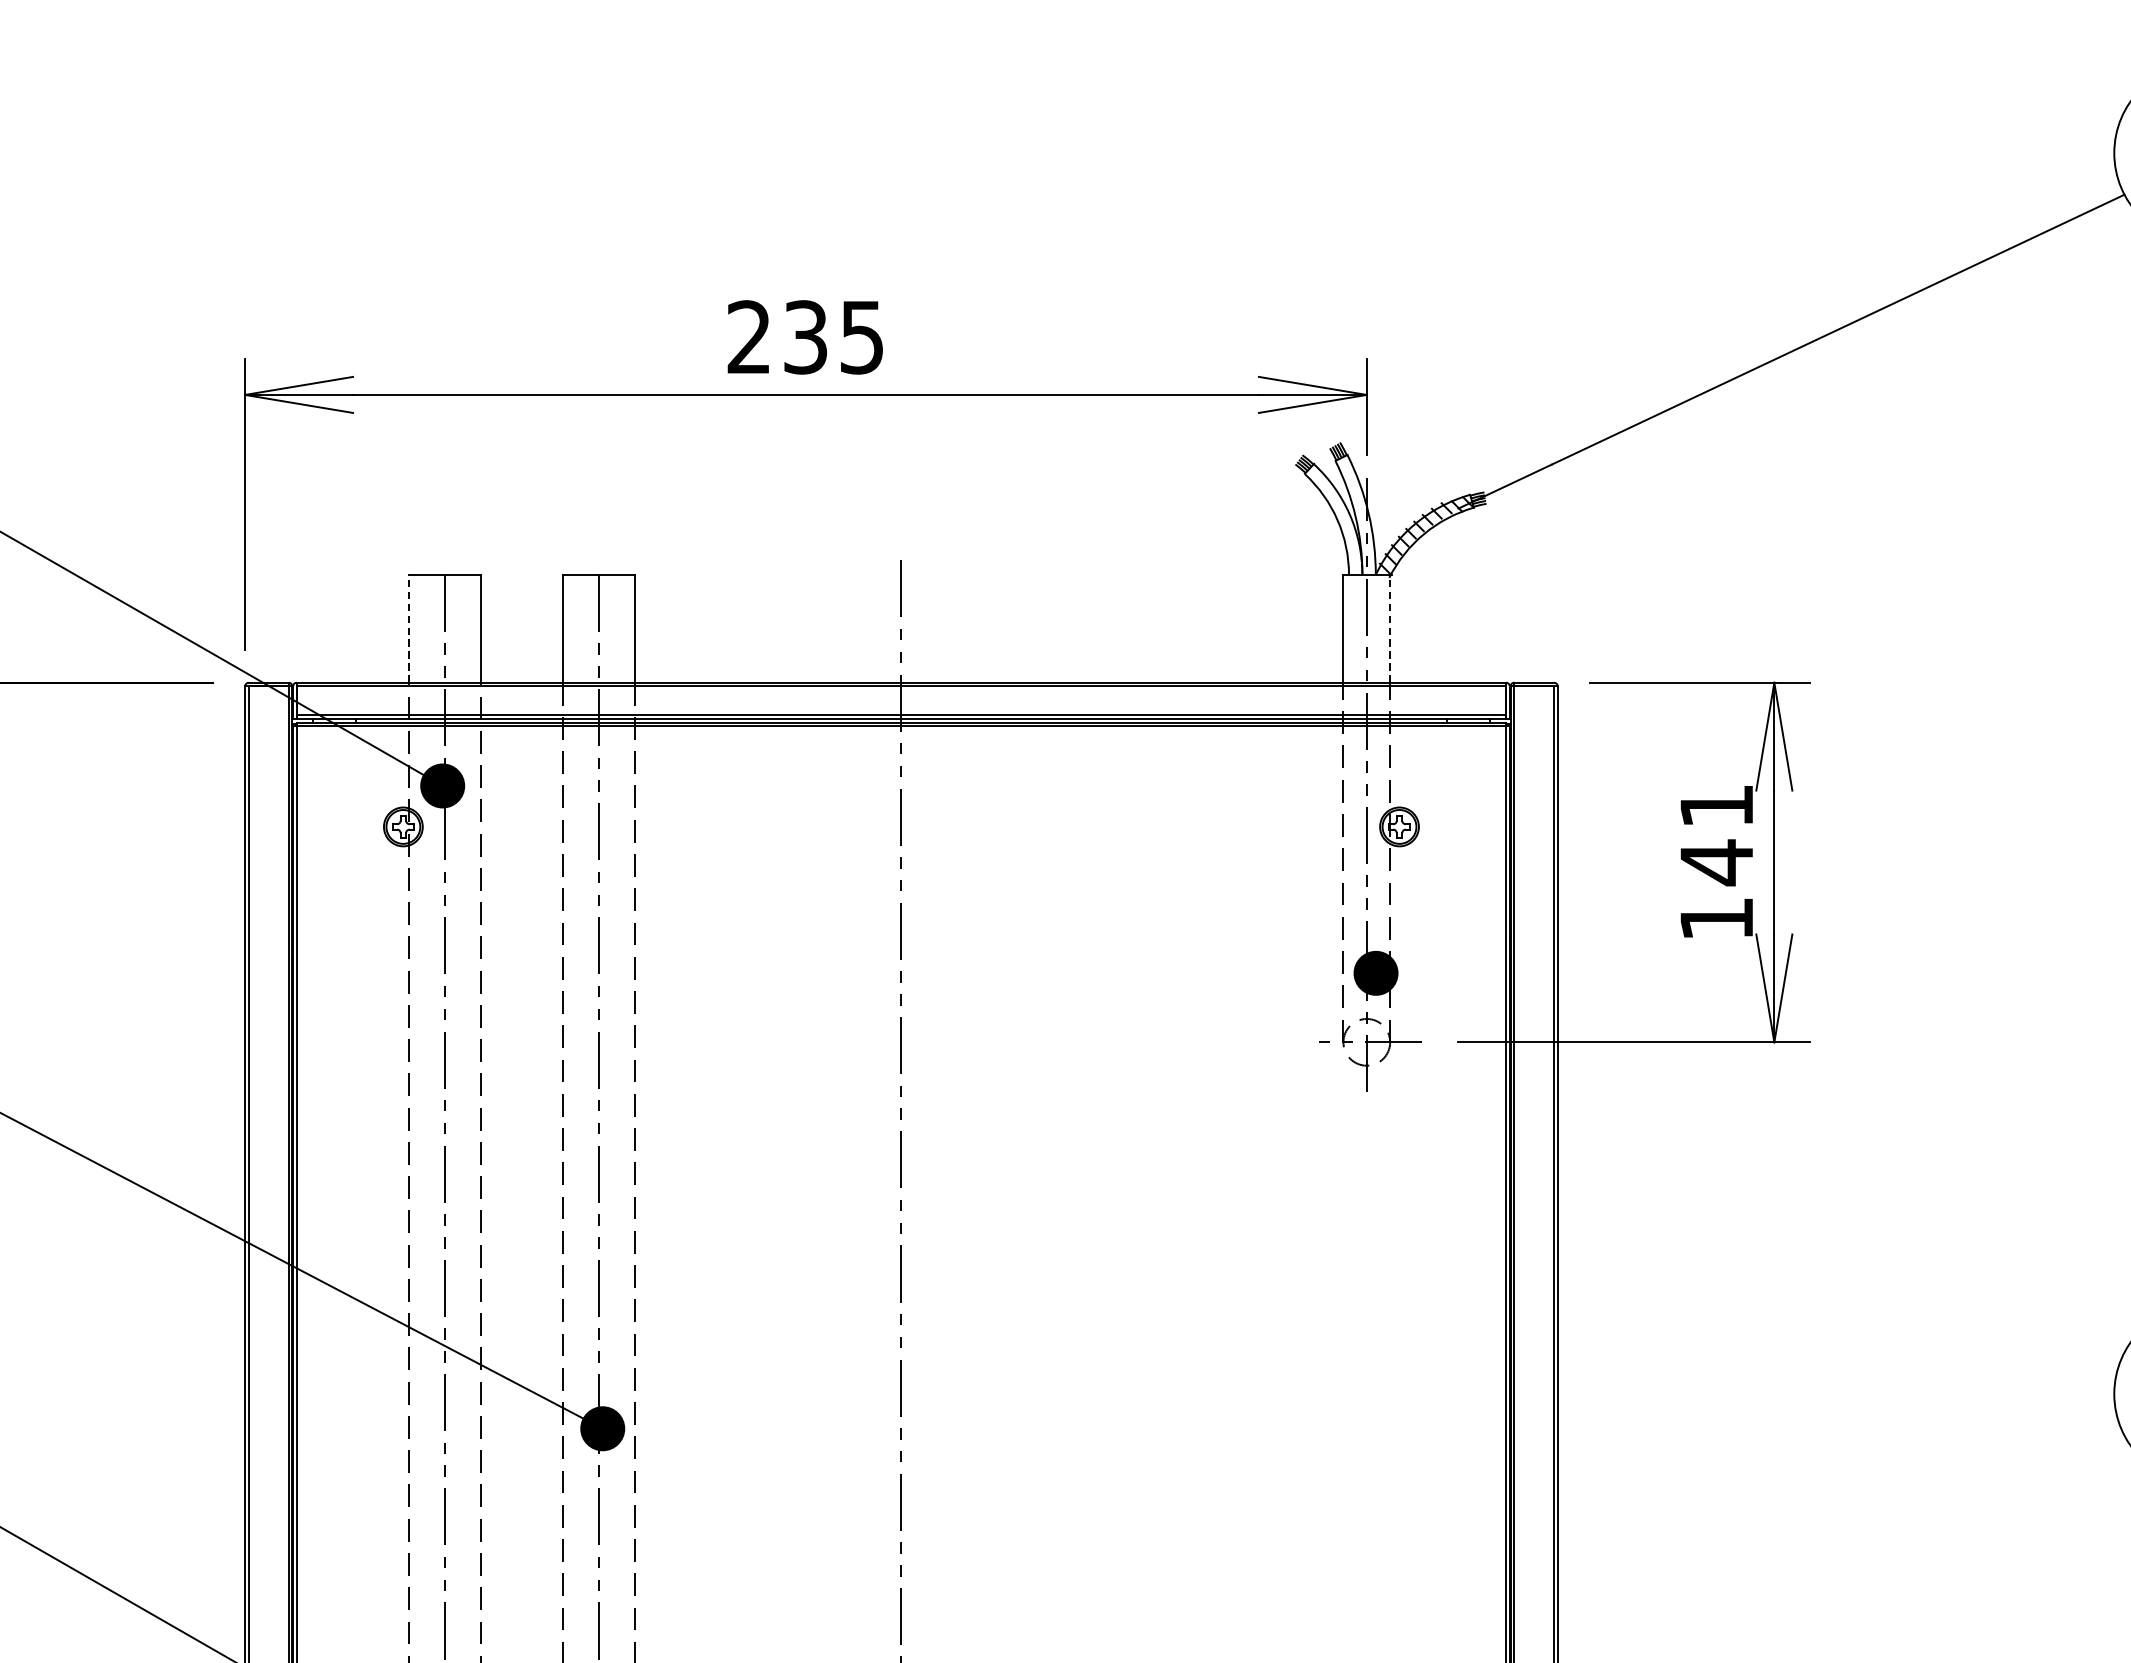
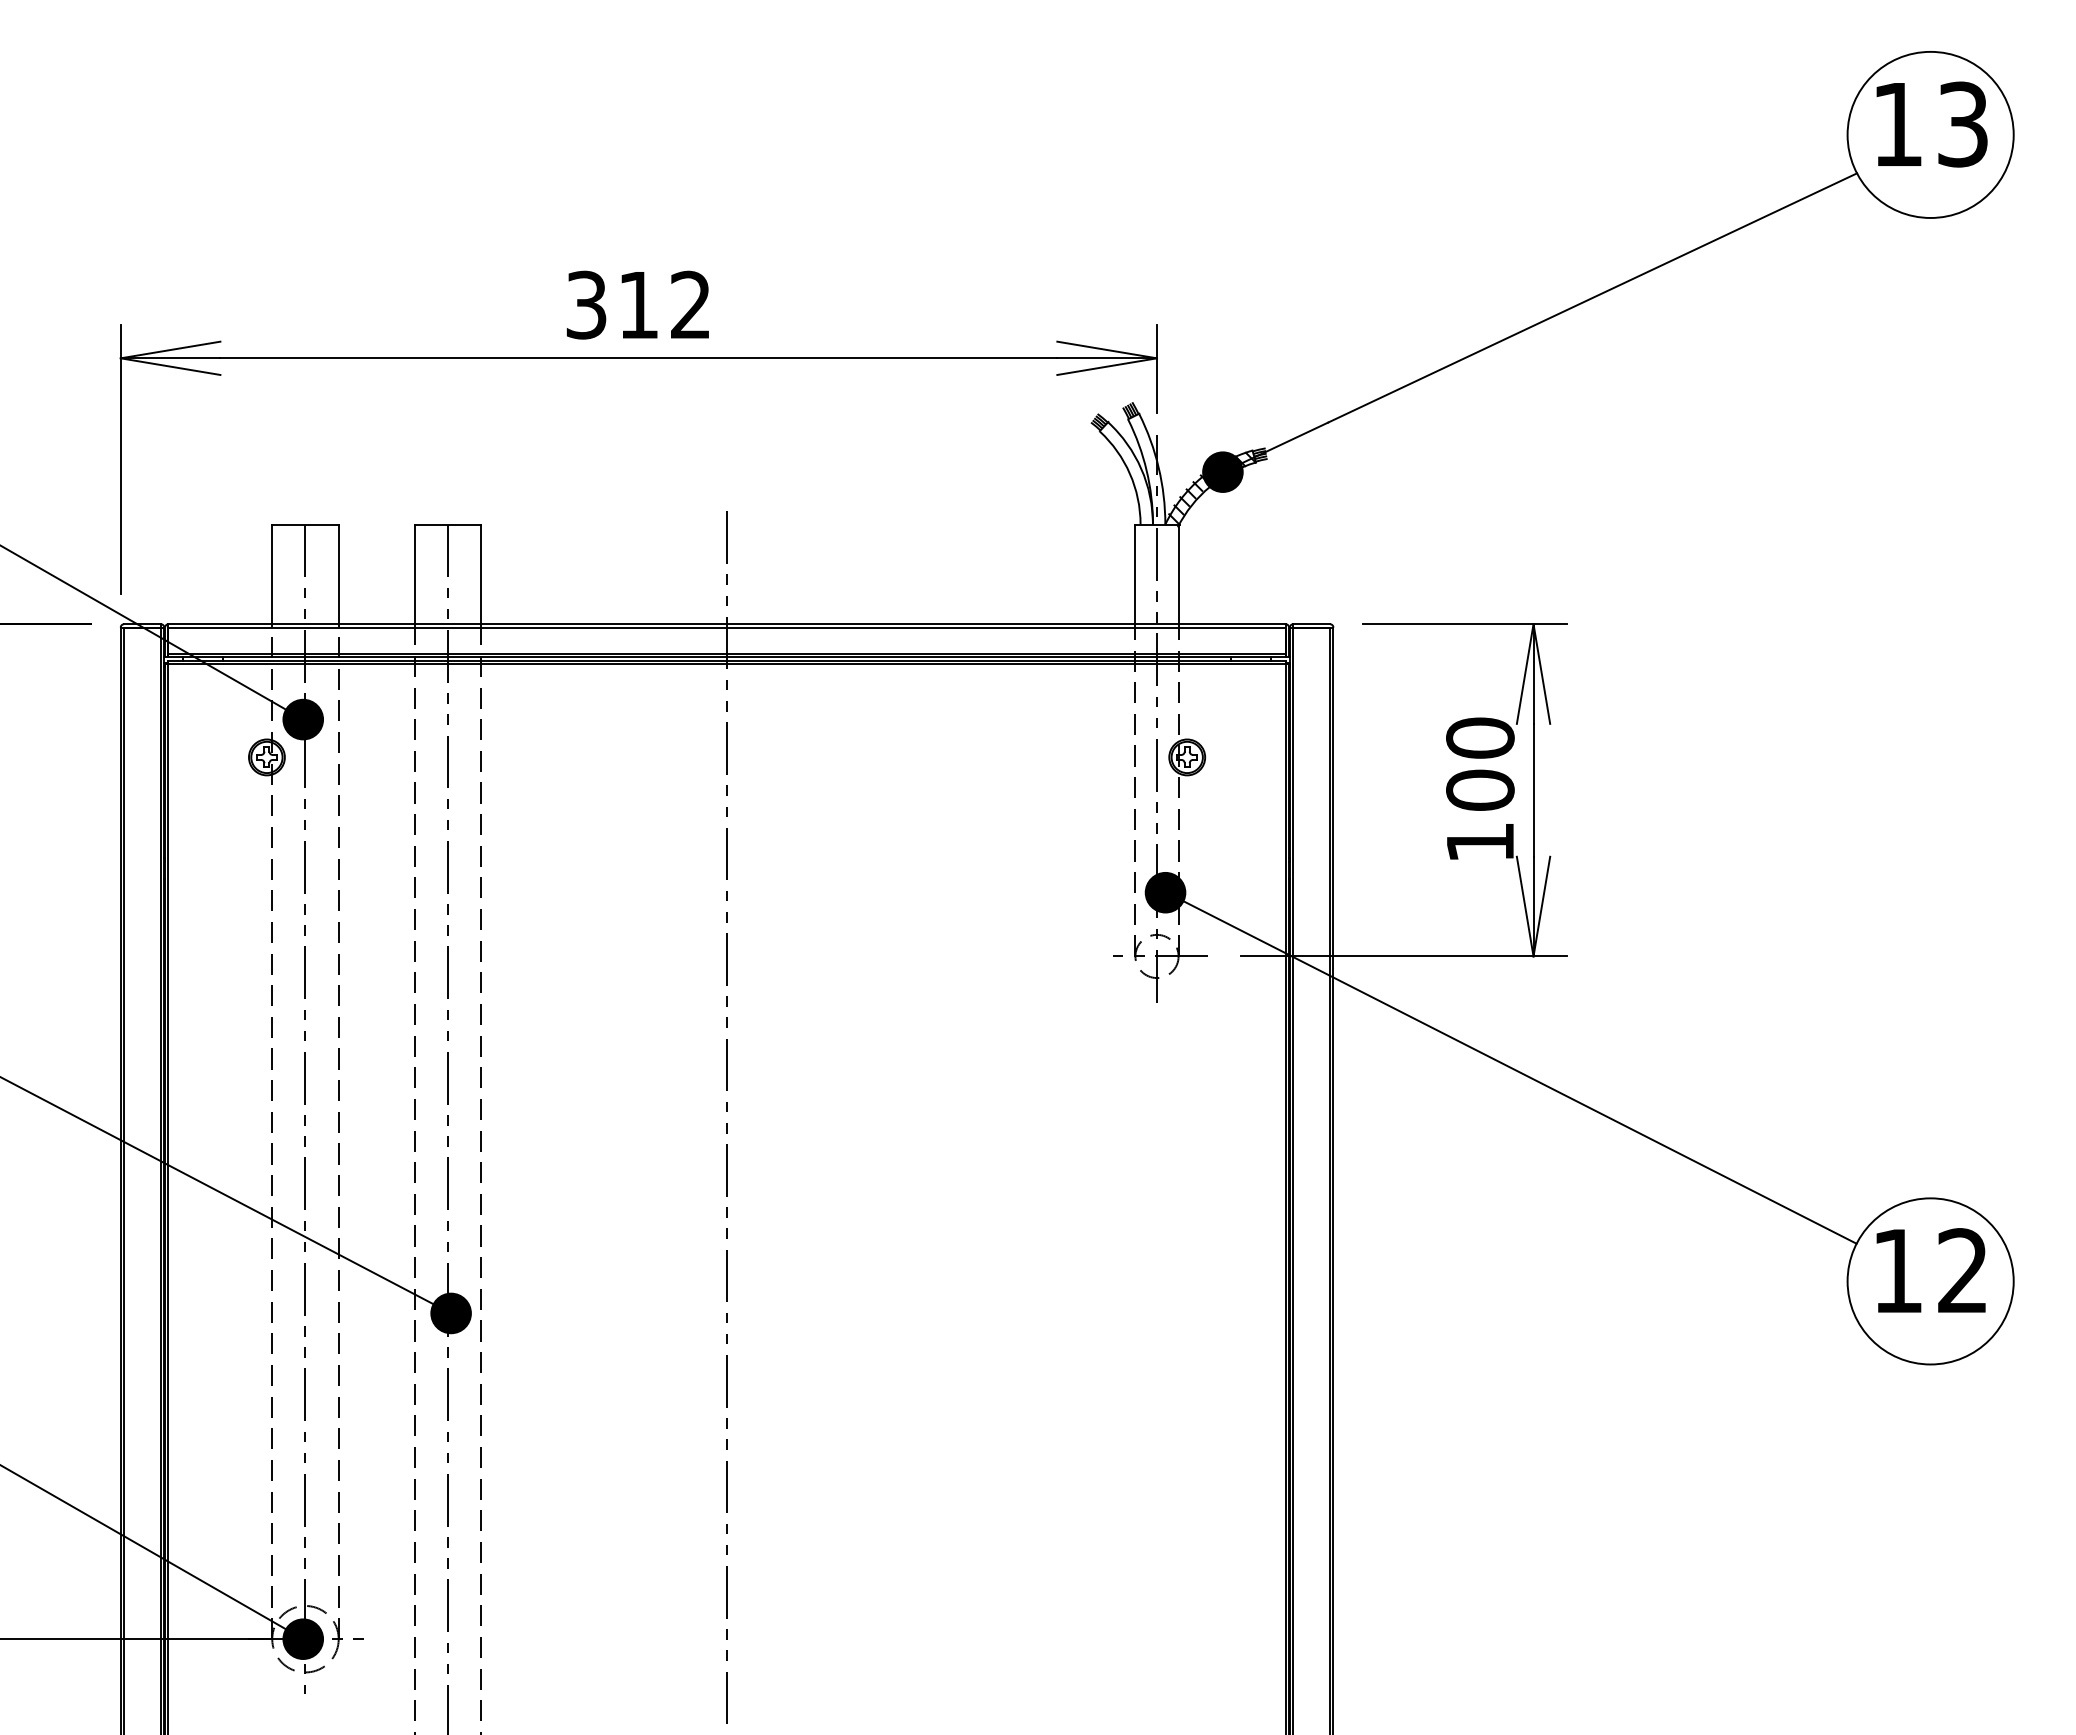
text: (804, 336) -> (637, 304), 235 -> 312
fill: (1437, 517) -> (1222, 471), added
line: (409, 628) -> (272, 574), dashed -> solid
line: (1390, 628) -> (1178, 574), dashed -> solid
text: (1716, 834) -> (1480, 764), 141 -> 100
line: (1750, 1162) -> (1511, 1067), added

